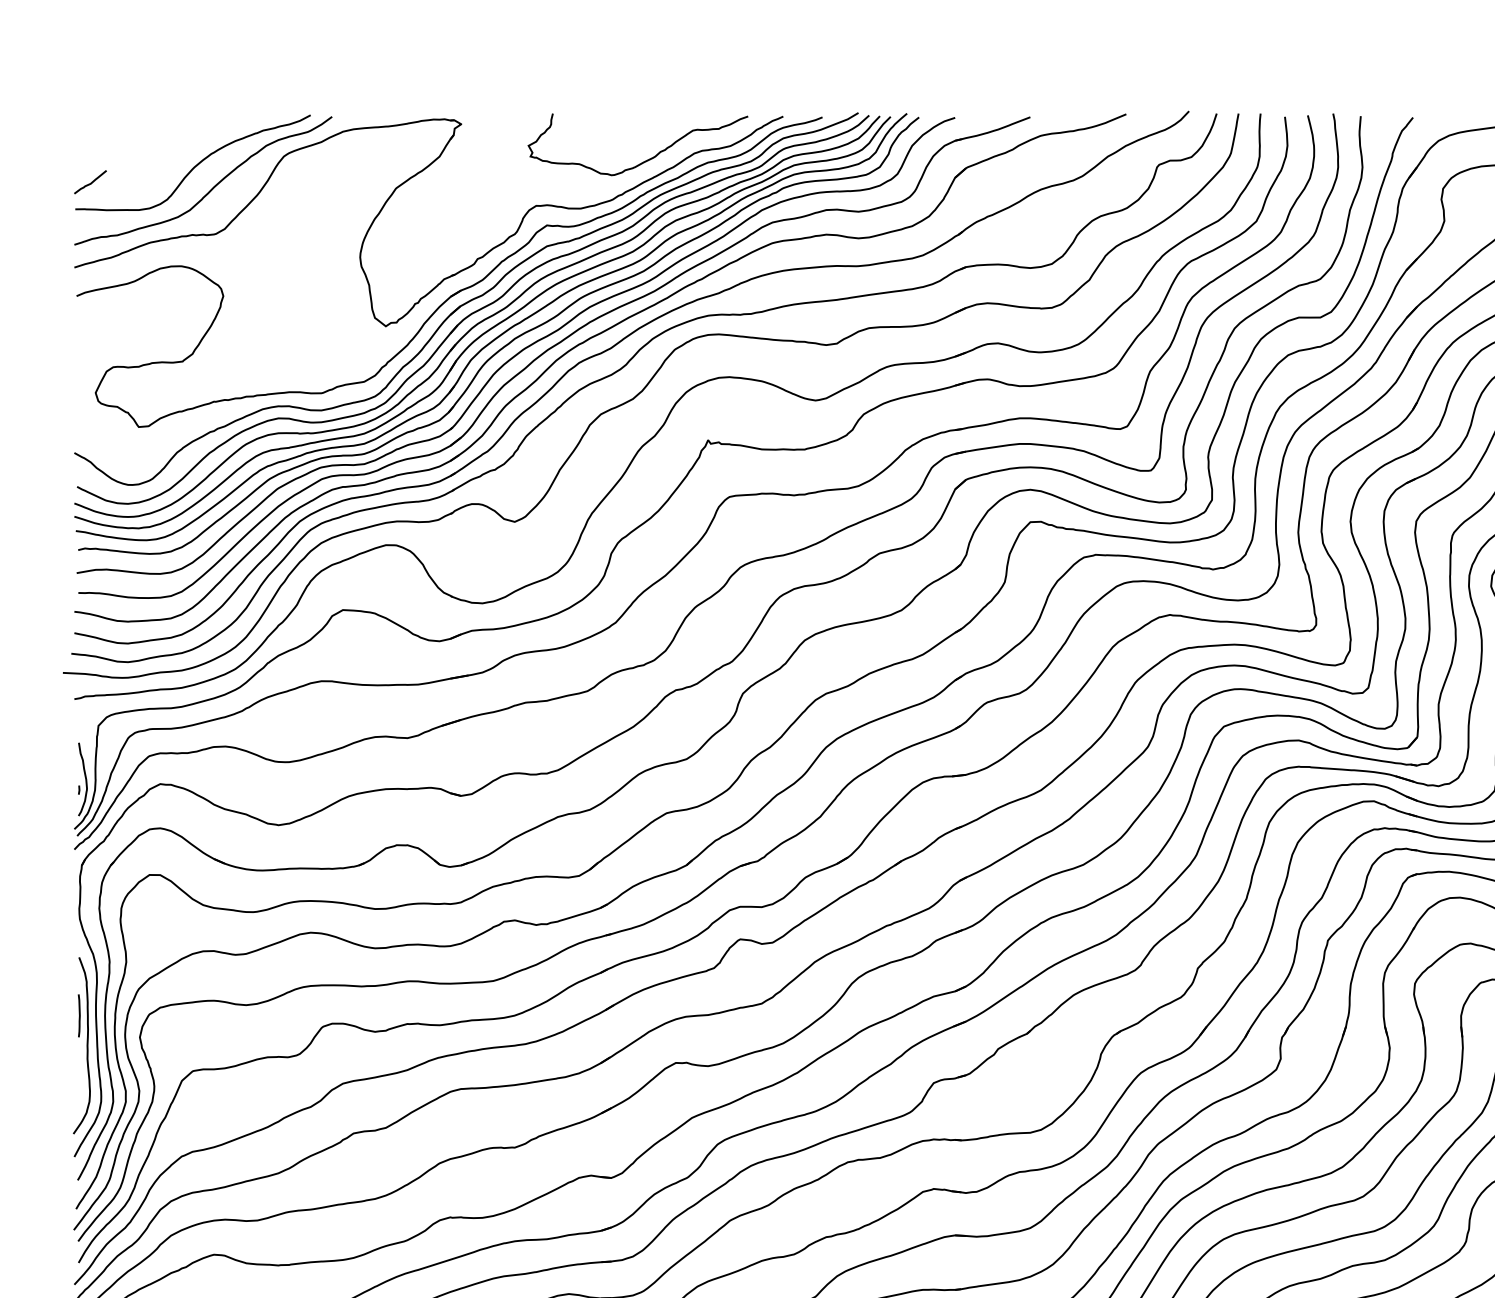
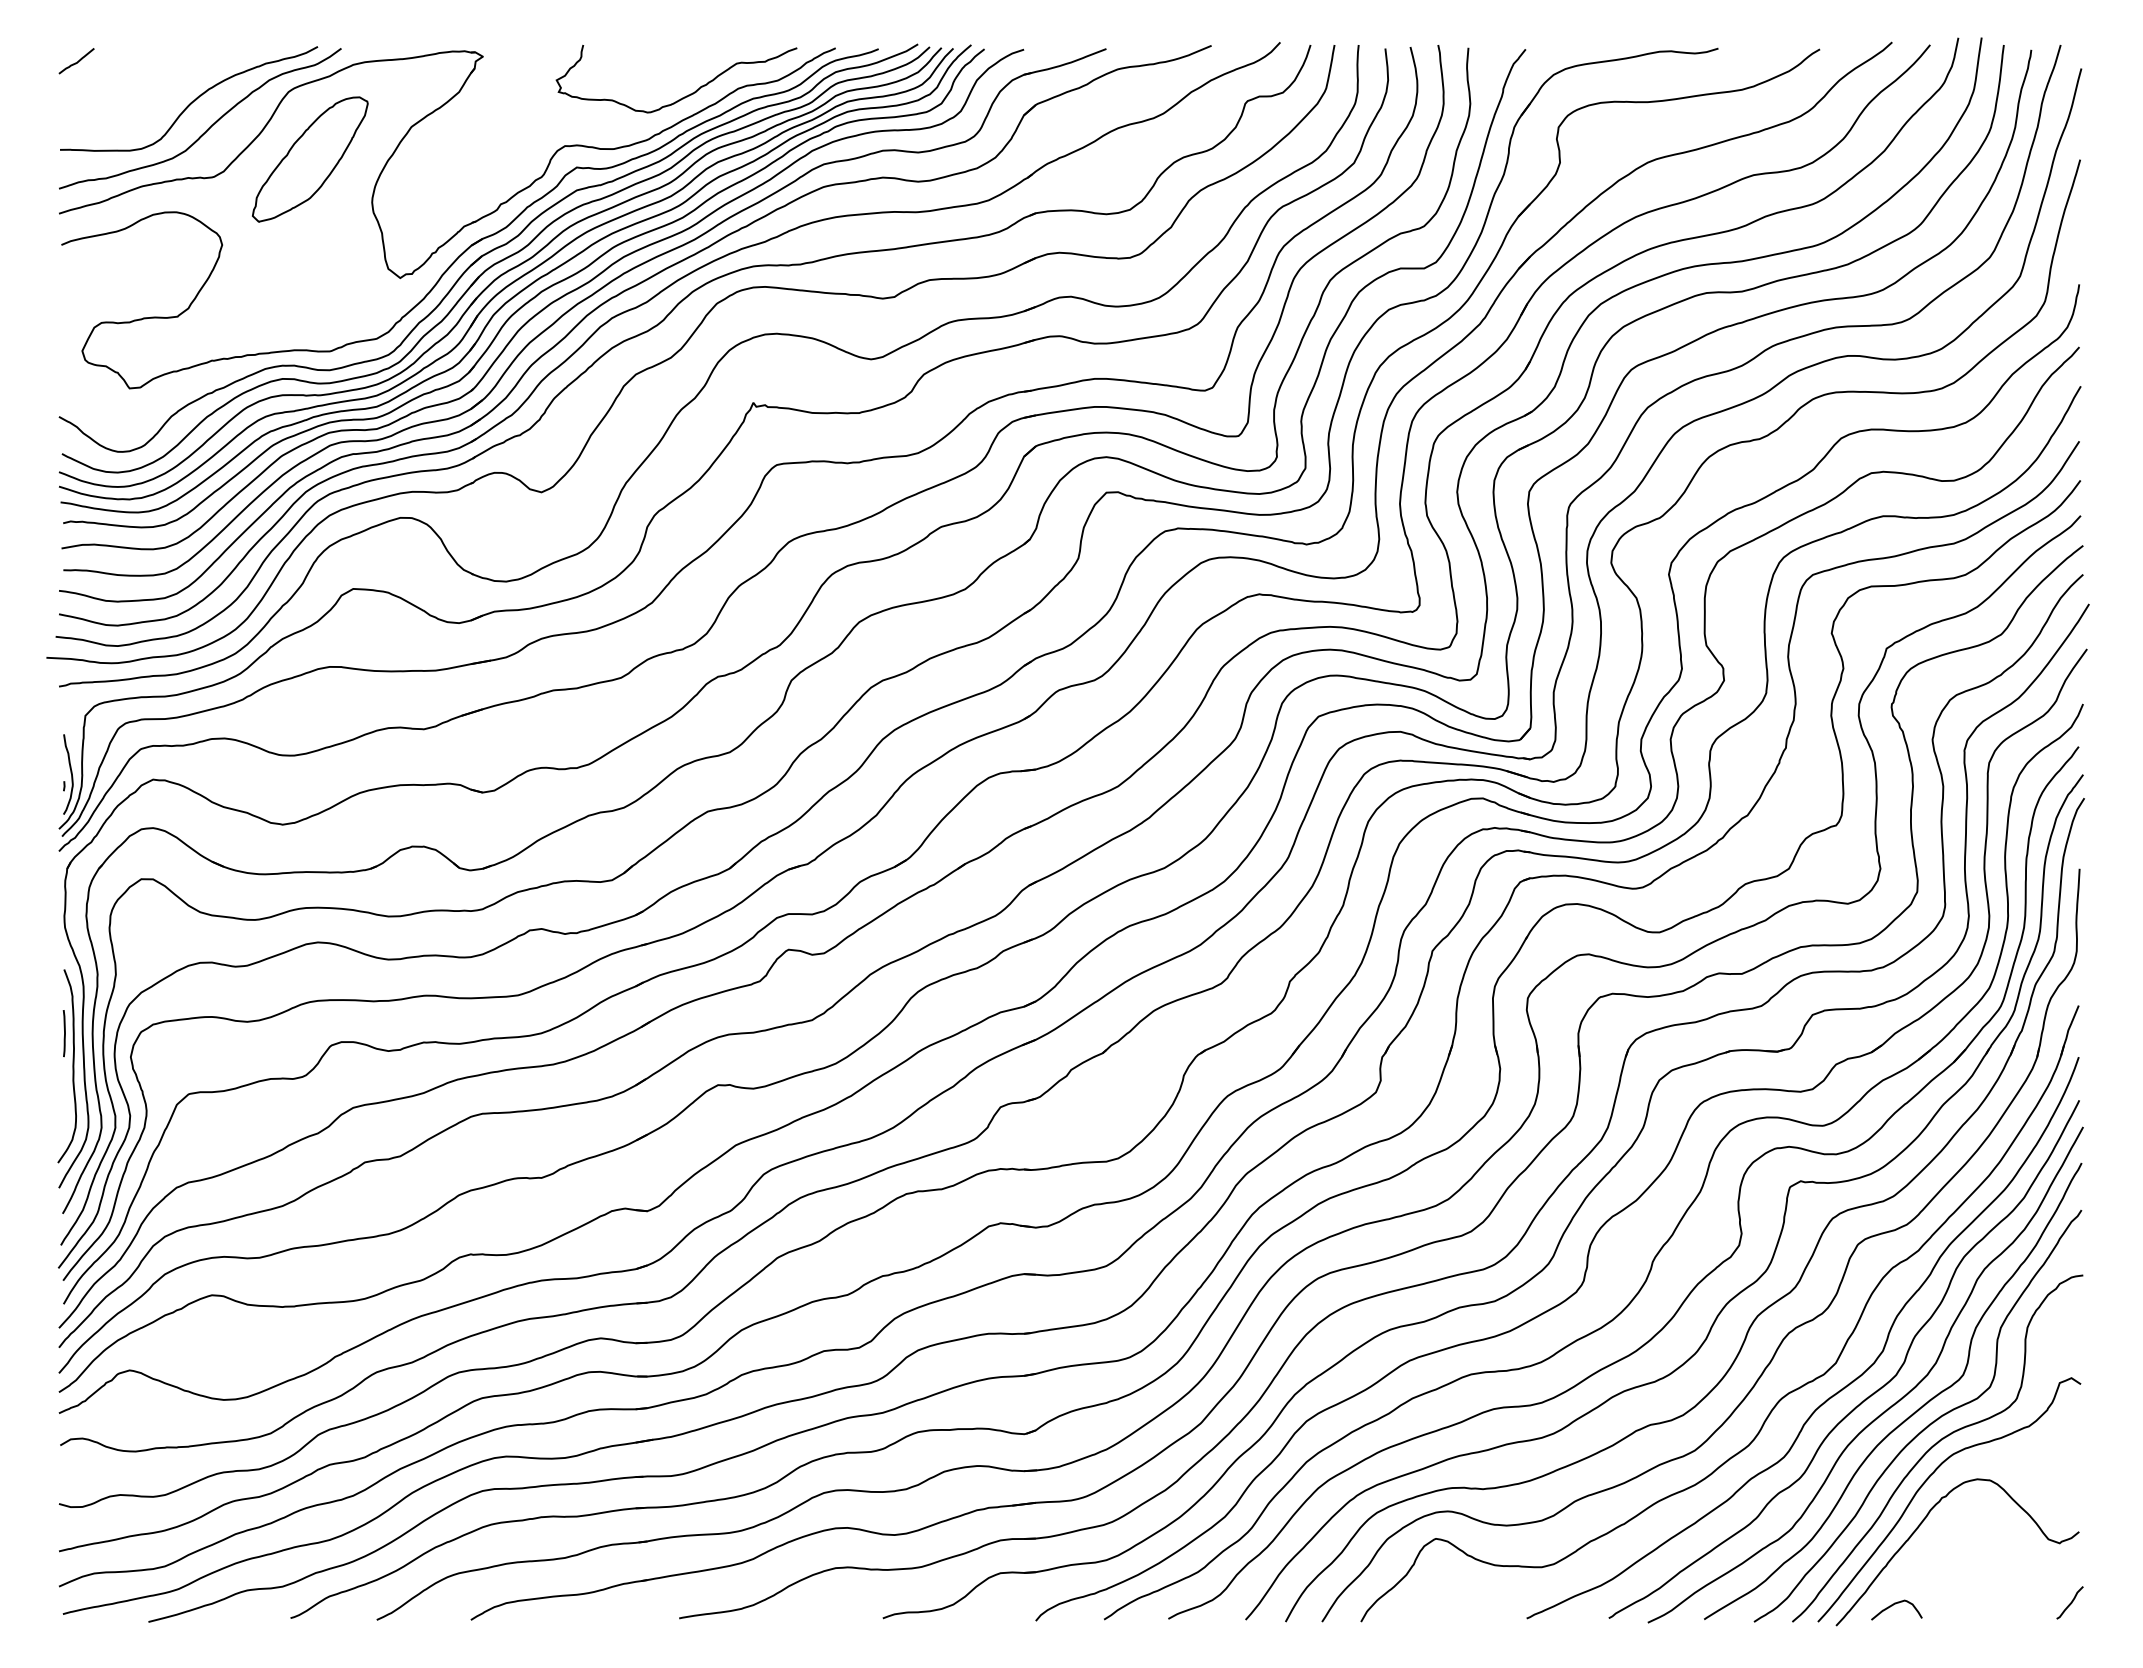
curve: (91, 182) -> (77, 61), moved
part: (303, 218) -> (310, 159), added

